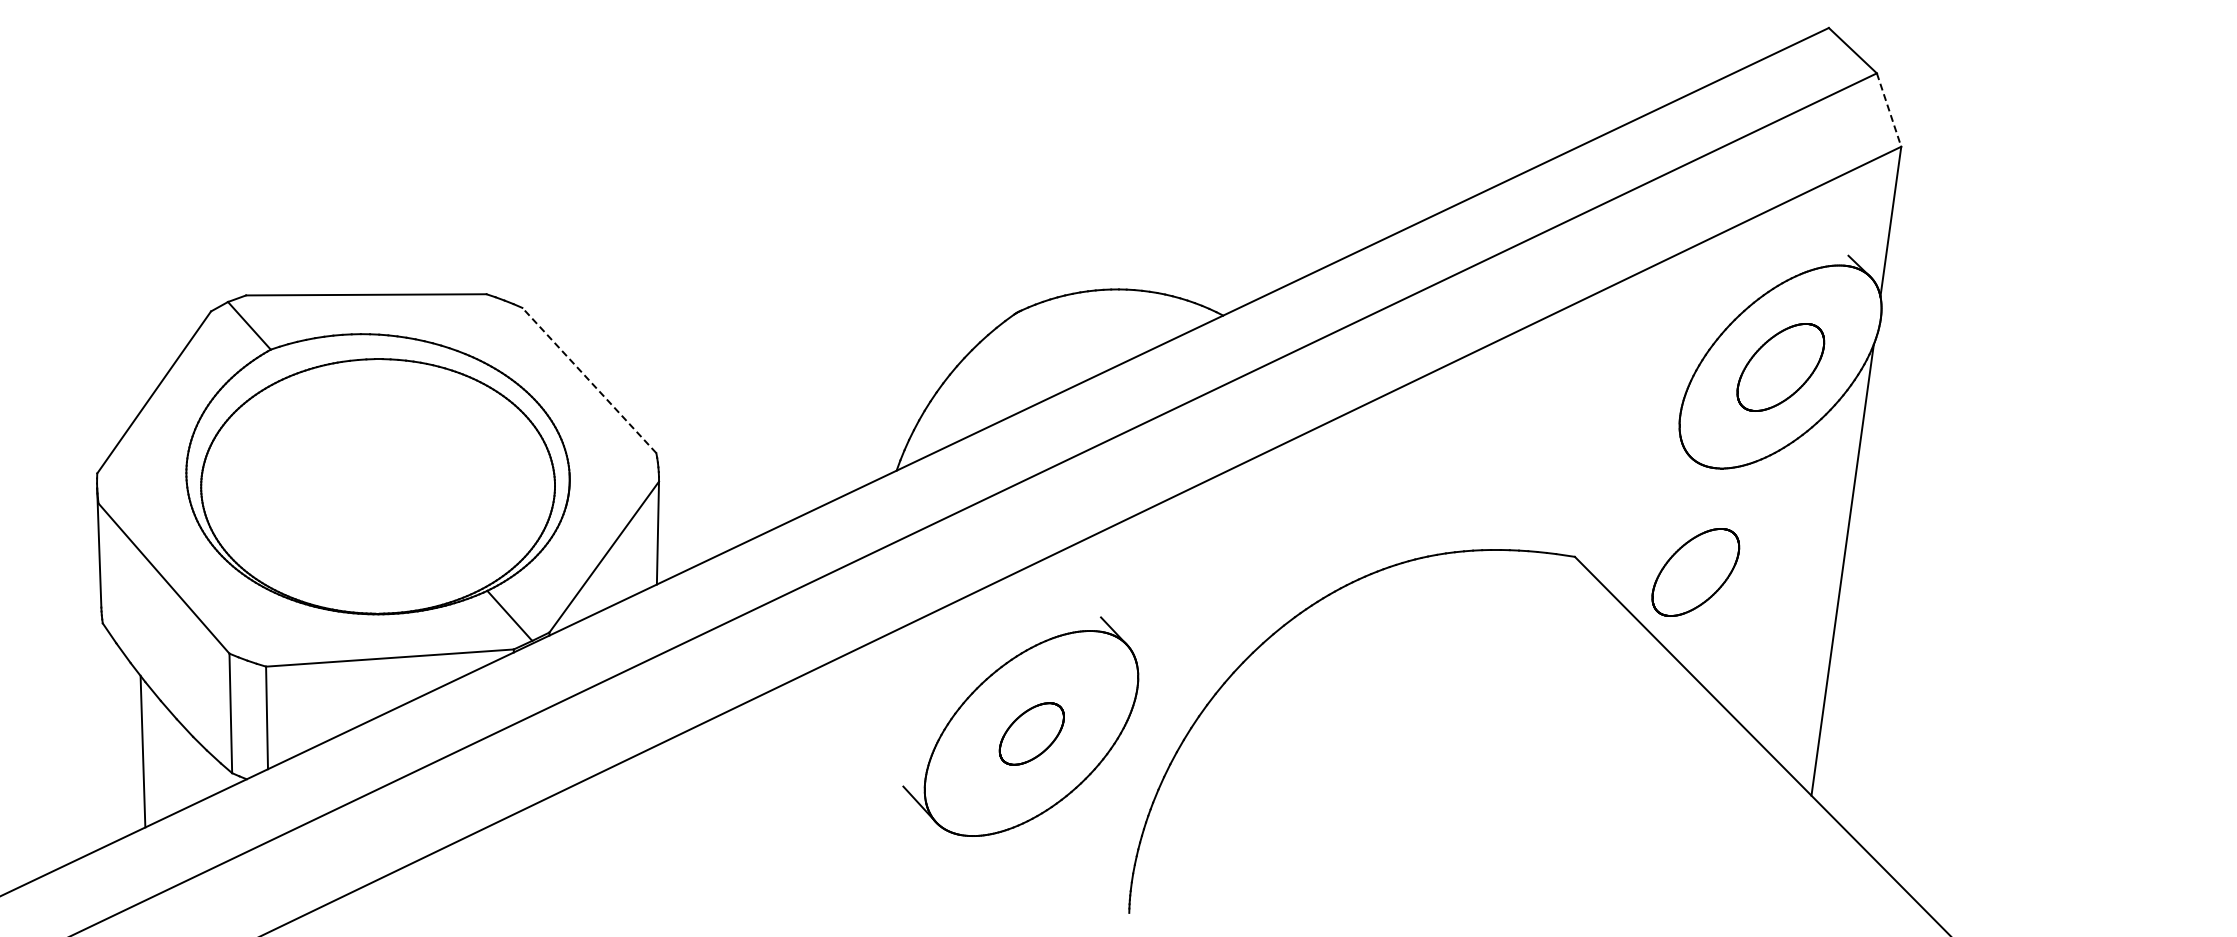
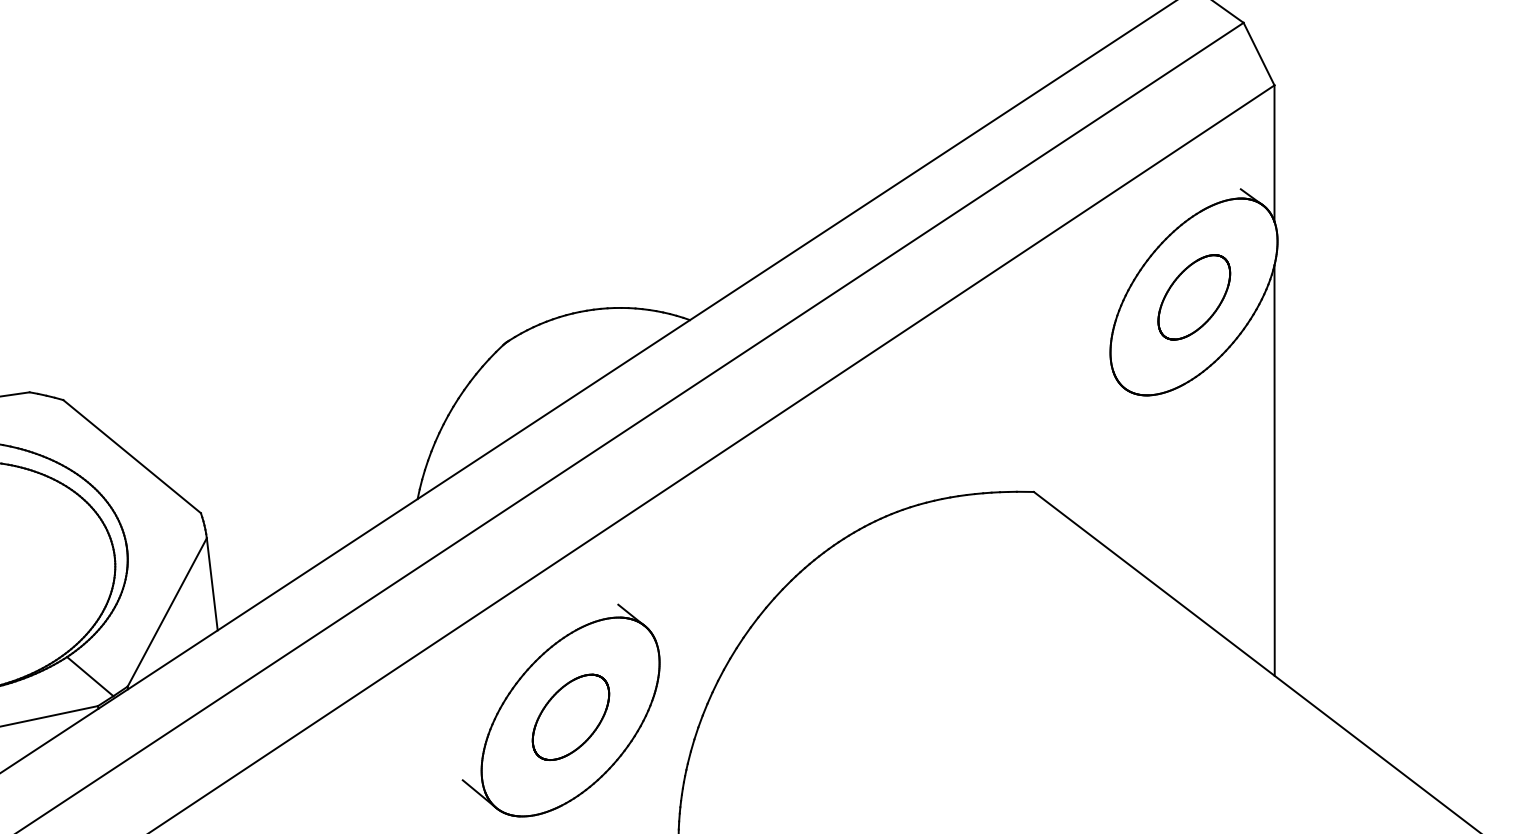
line: (1889, 110) -> (1259, 54), dashed -> solid
line: (589, 380) -> (132, 456), dashed -> solid
part: (1695, 572) -> (1143, 490), removed
part: (1031, 733) -> (570, 716), size x1.43

